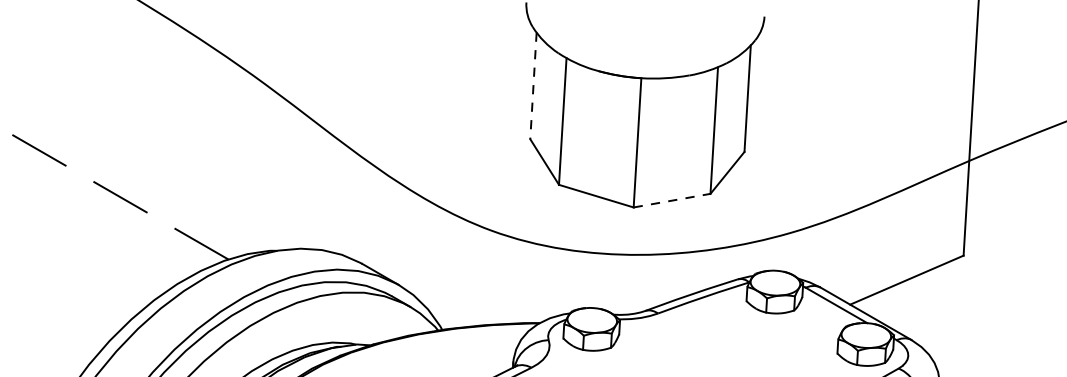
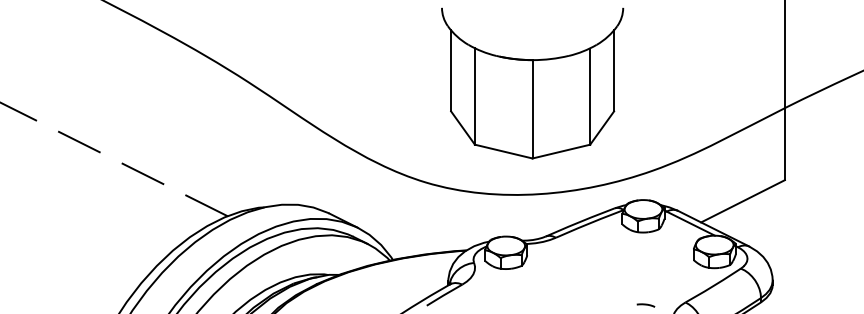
line: (534, 85) -> (451, 70), dashed -> solid
line: (672, 200) -> (561, 151), dashed -> solid

